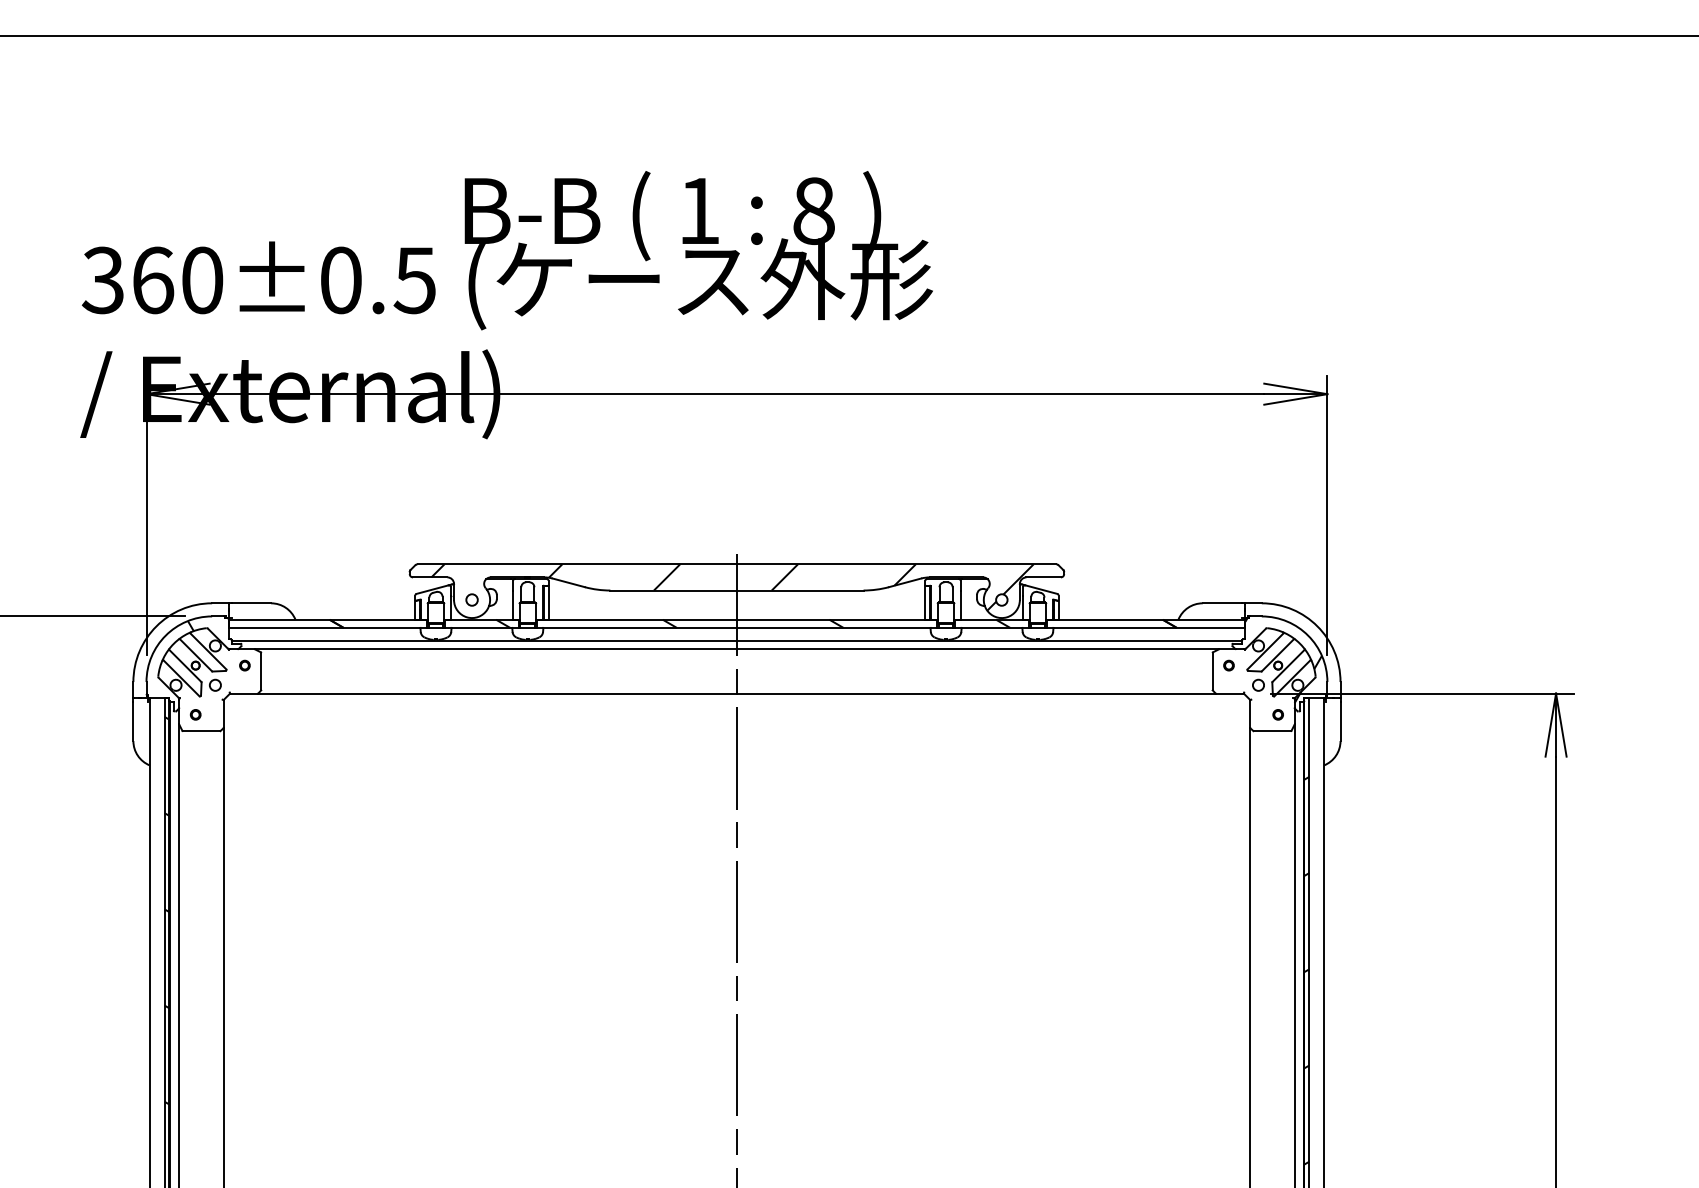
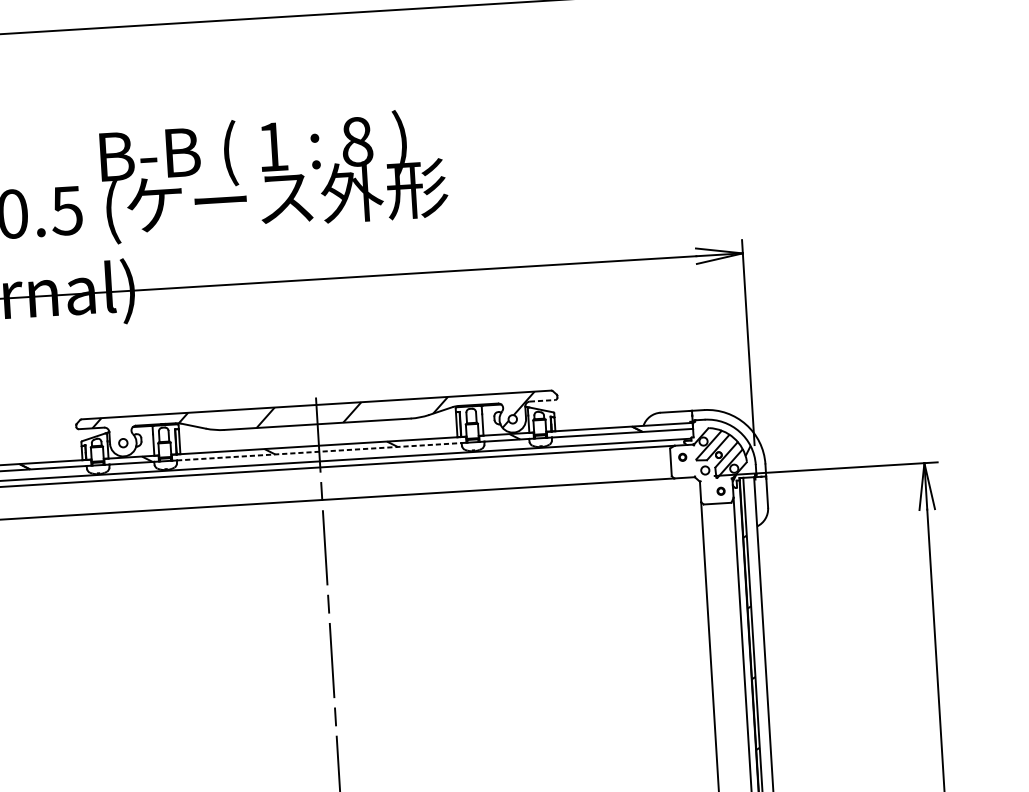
line: (1044, 577) -> (543, 400), solid -> dashed
line: (736, 627) -> (318, 451), solid -> dashed

